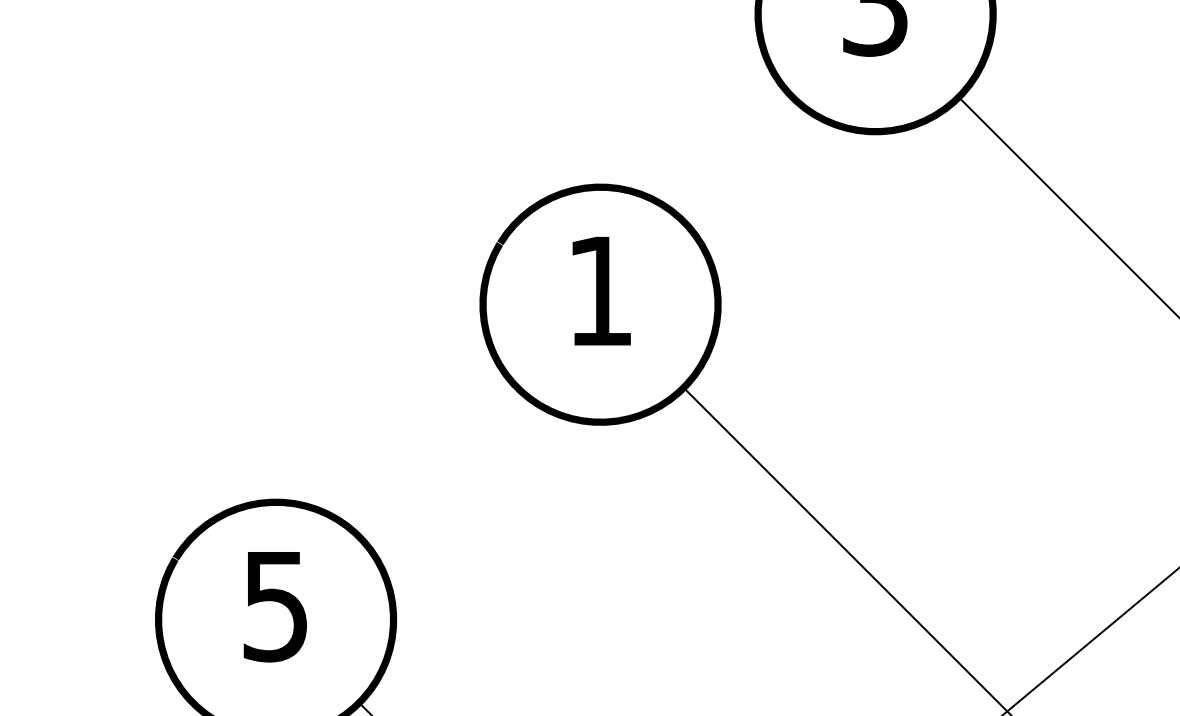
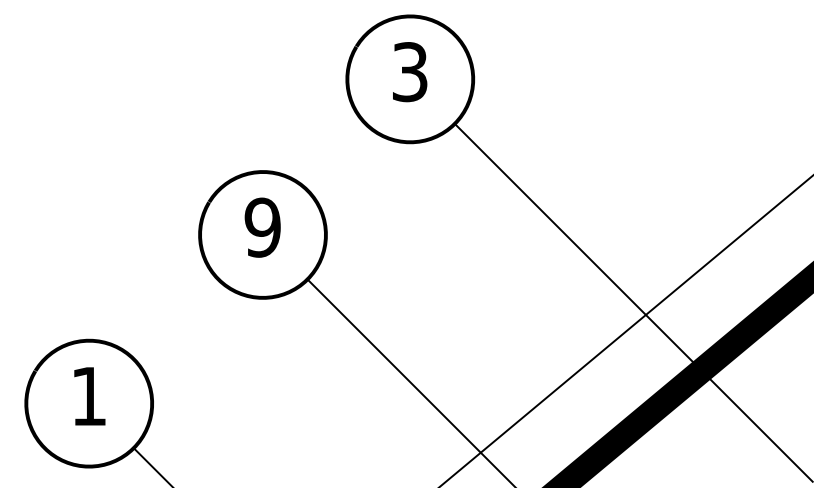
text: (599, 290) -> (262, 227), 1 -> 9
text: (274, 606) -> (88, 396), 5 -> 1

